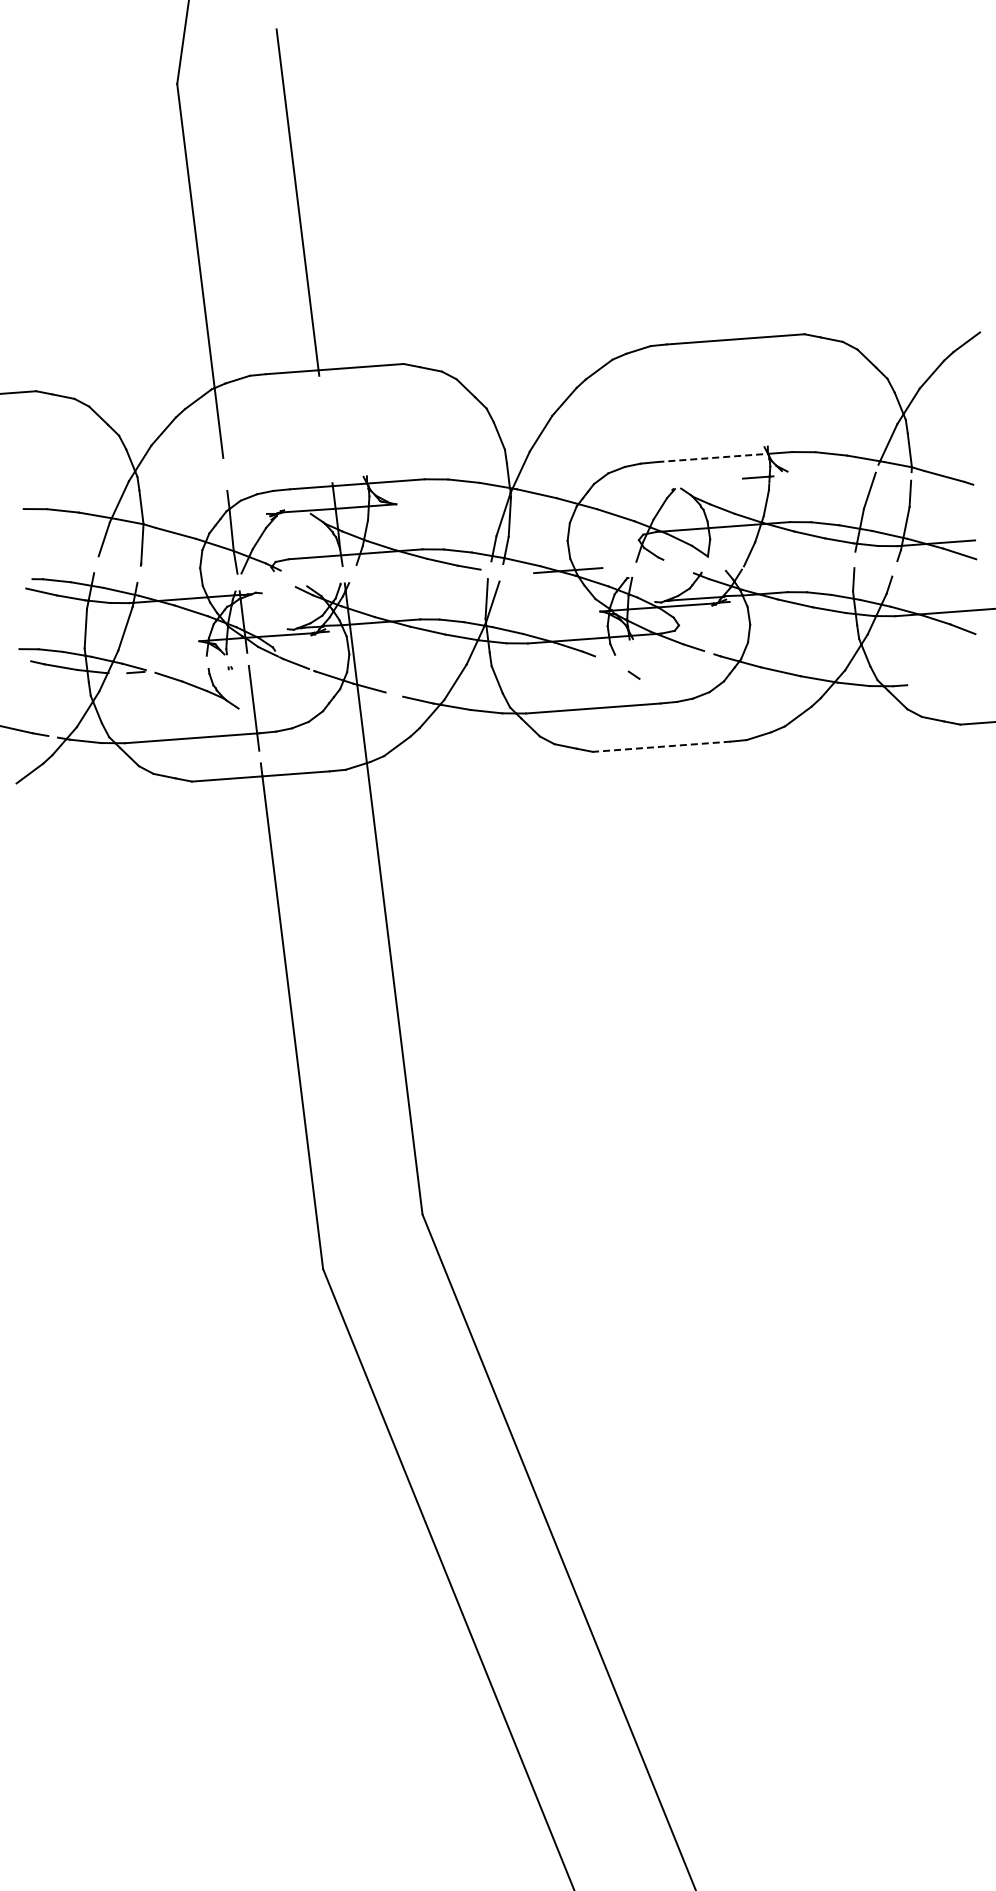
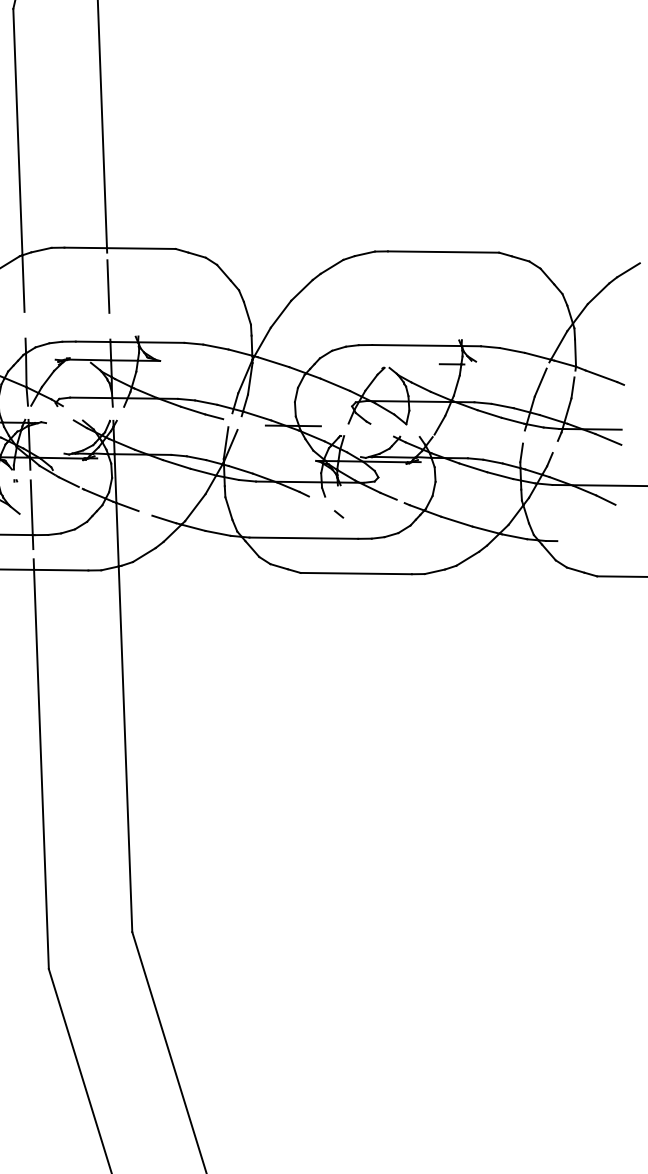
line: (324, 417) -> (108, 286), added
line: (713, 457) -> (417, 345), dashed -> solid
line: (661, 746) -> (356, 573), dashed -> solid

